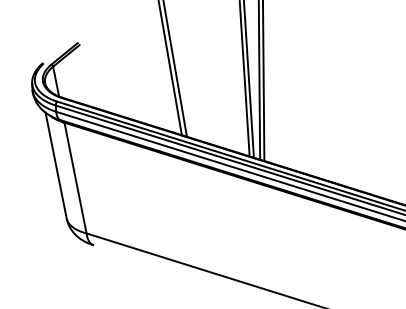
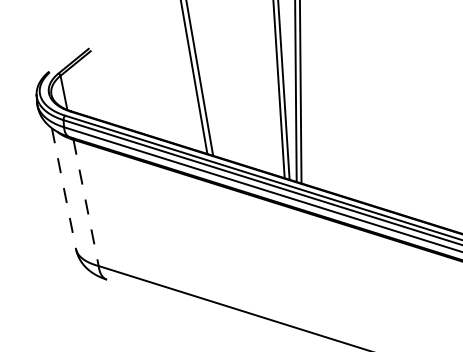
line: (56, 166) -> (64, 189), solid -> dashed
line: (75, 178) -> (86, 203), solid -> dashed

